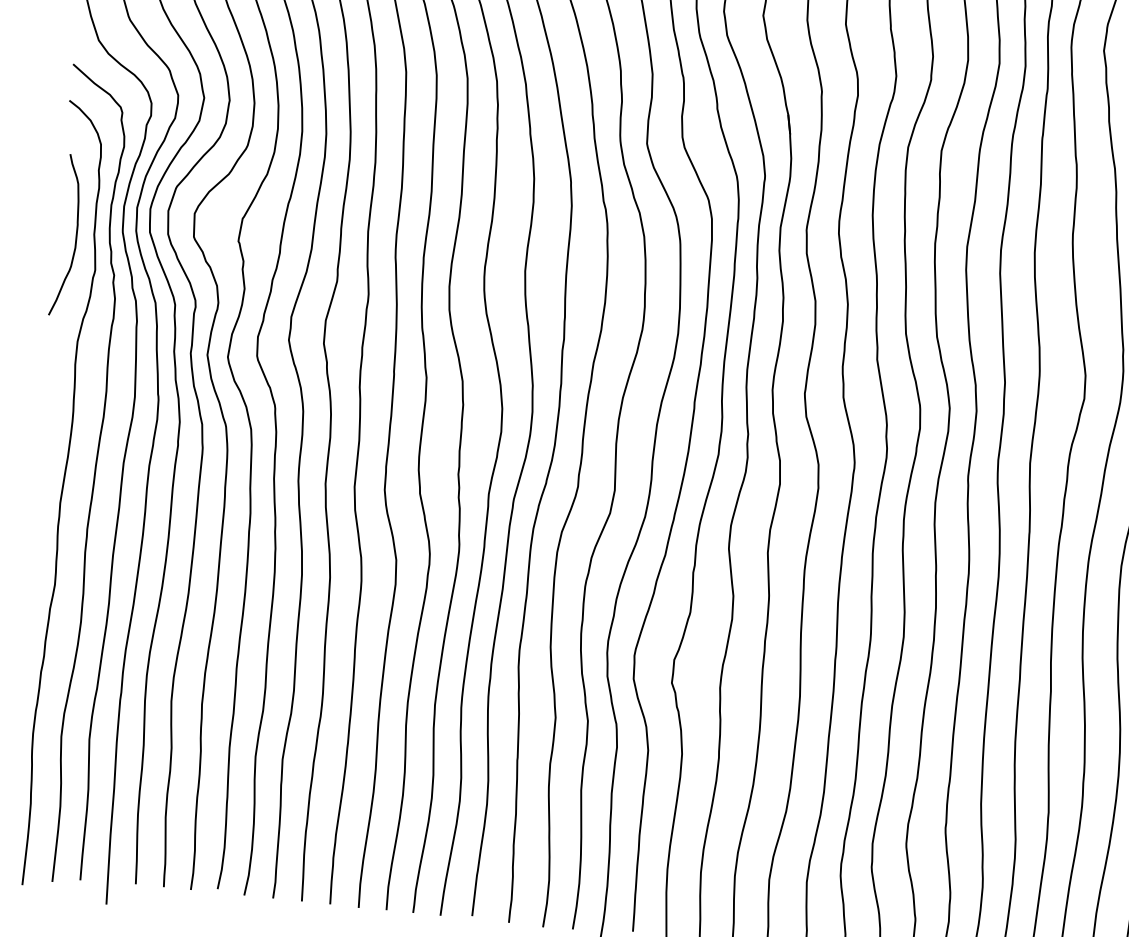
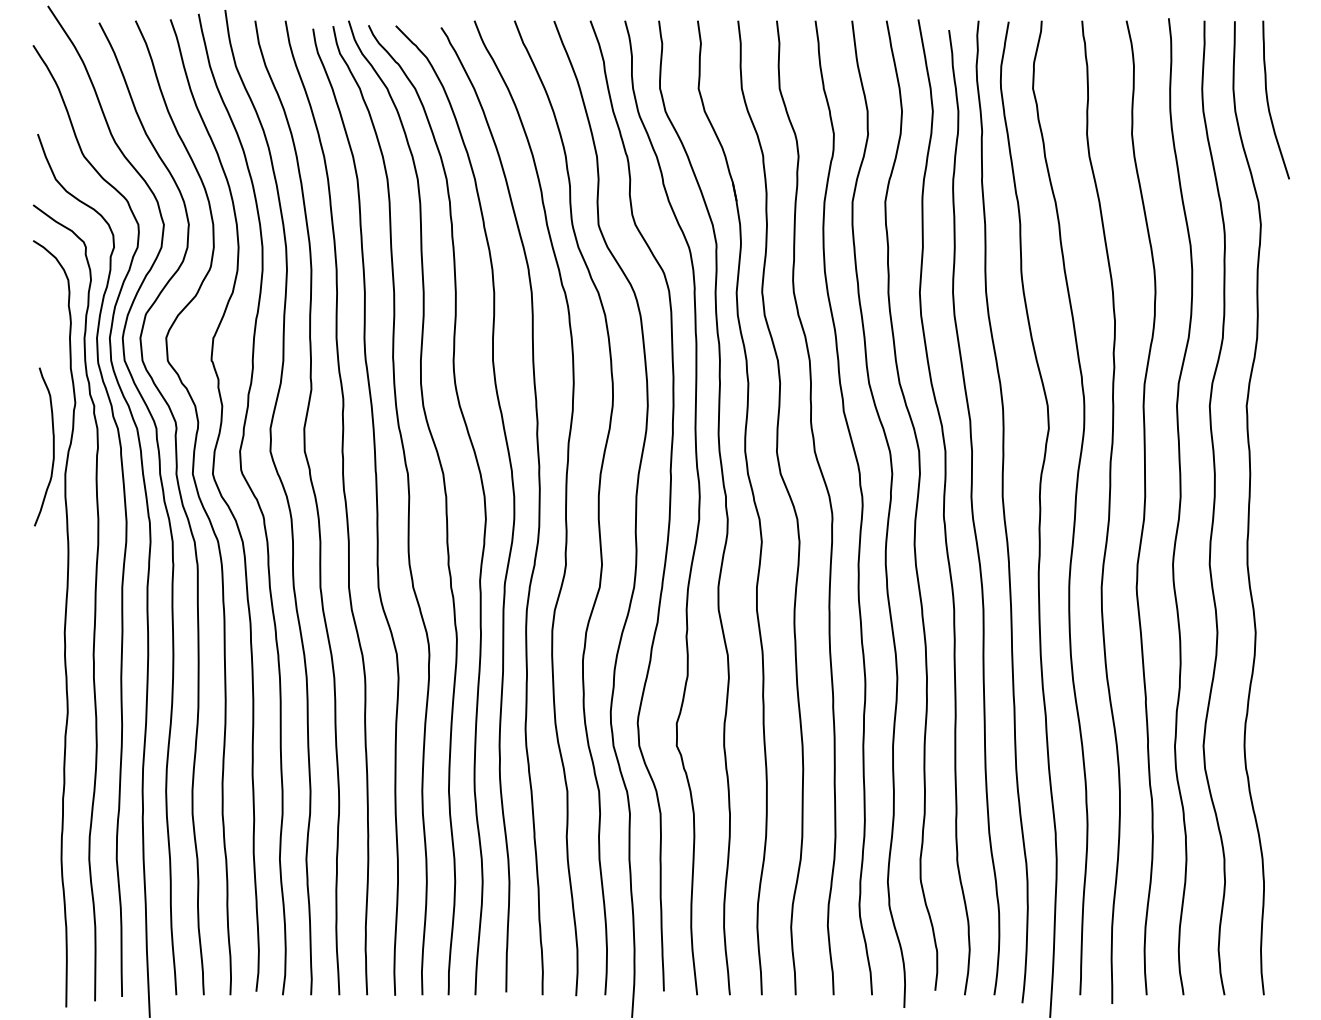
curve: (75, 235) -> (52, 446), moved

